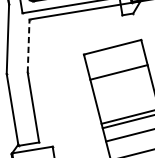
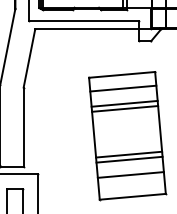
line: (28, 46) -> (29, 58), dashed -> solid
line: (115, 59) -> (123, 88), added
line: (120, 76) -> (125, 108), added

